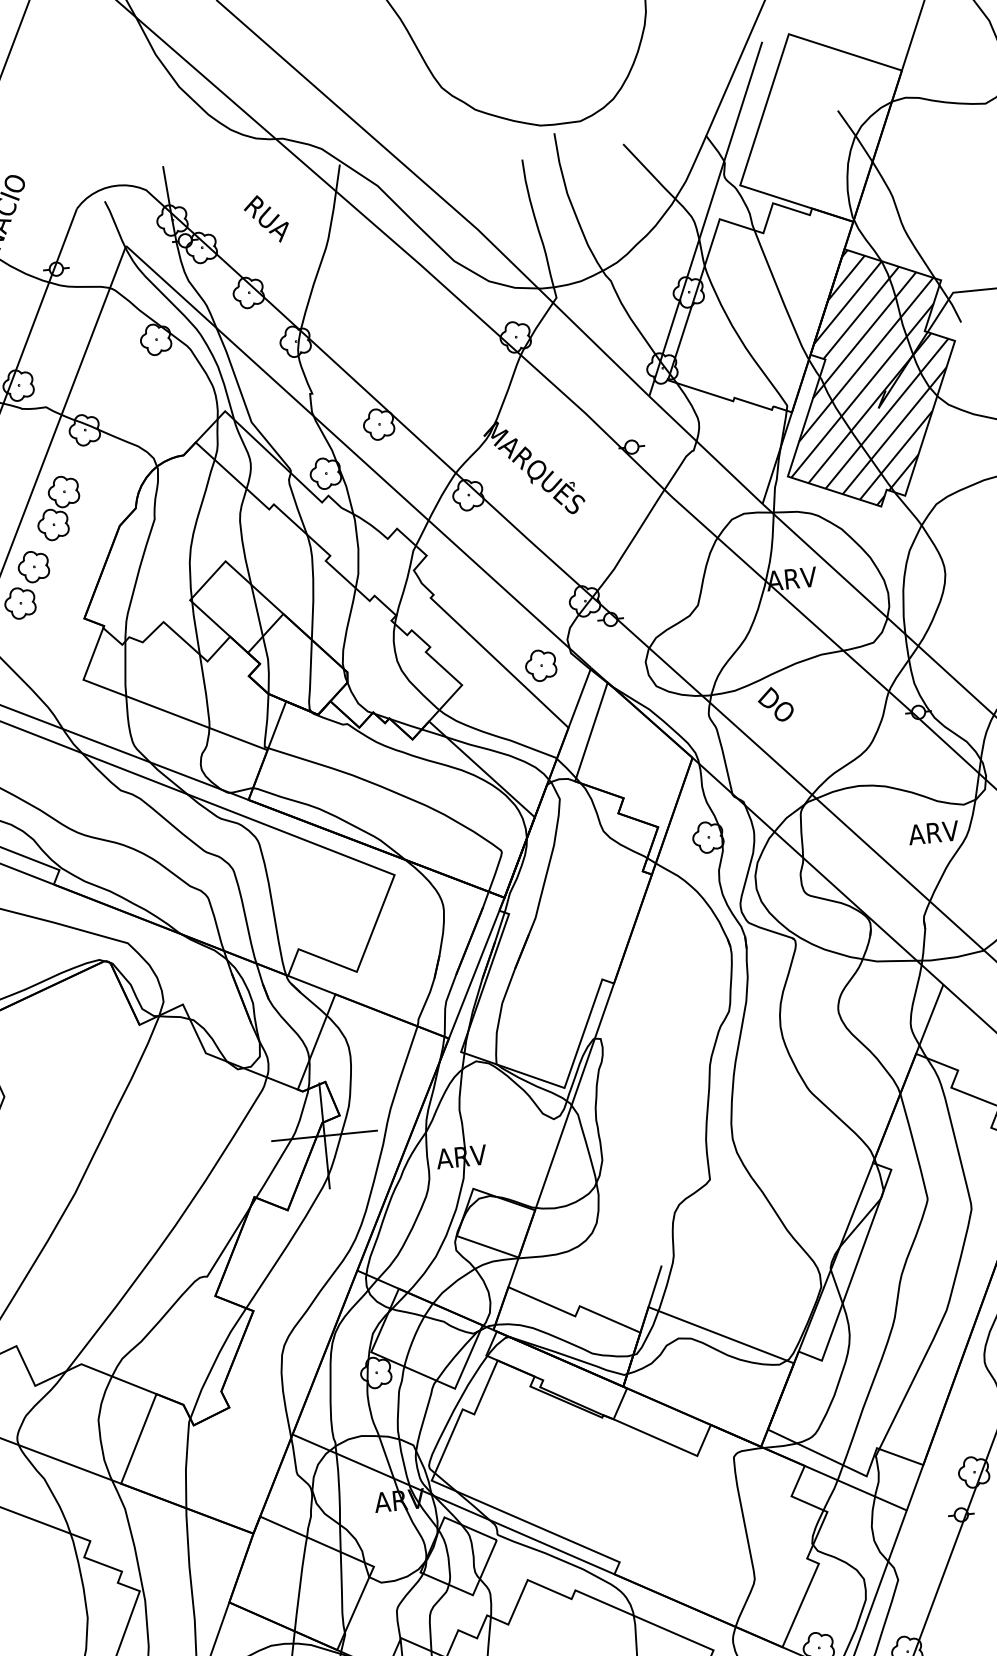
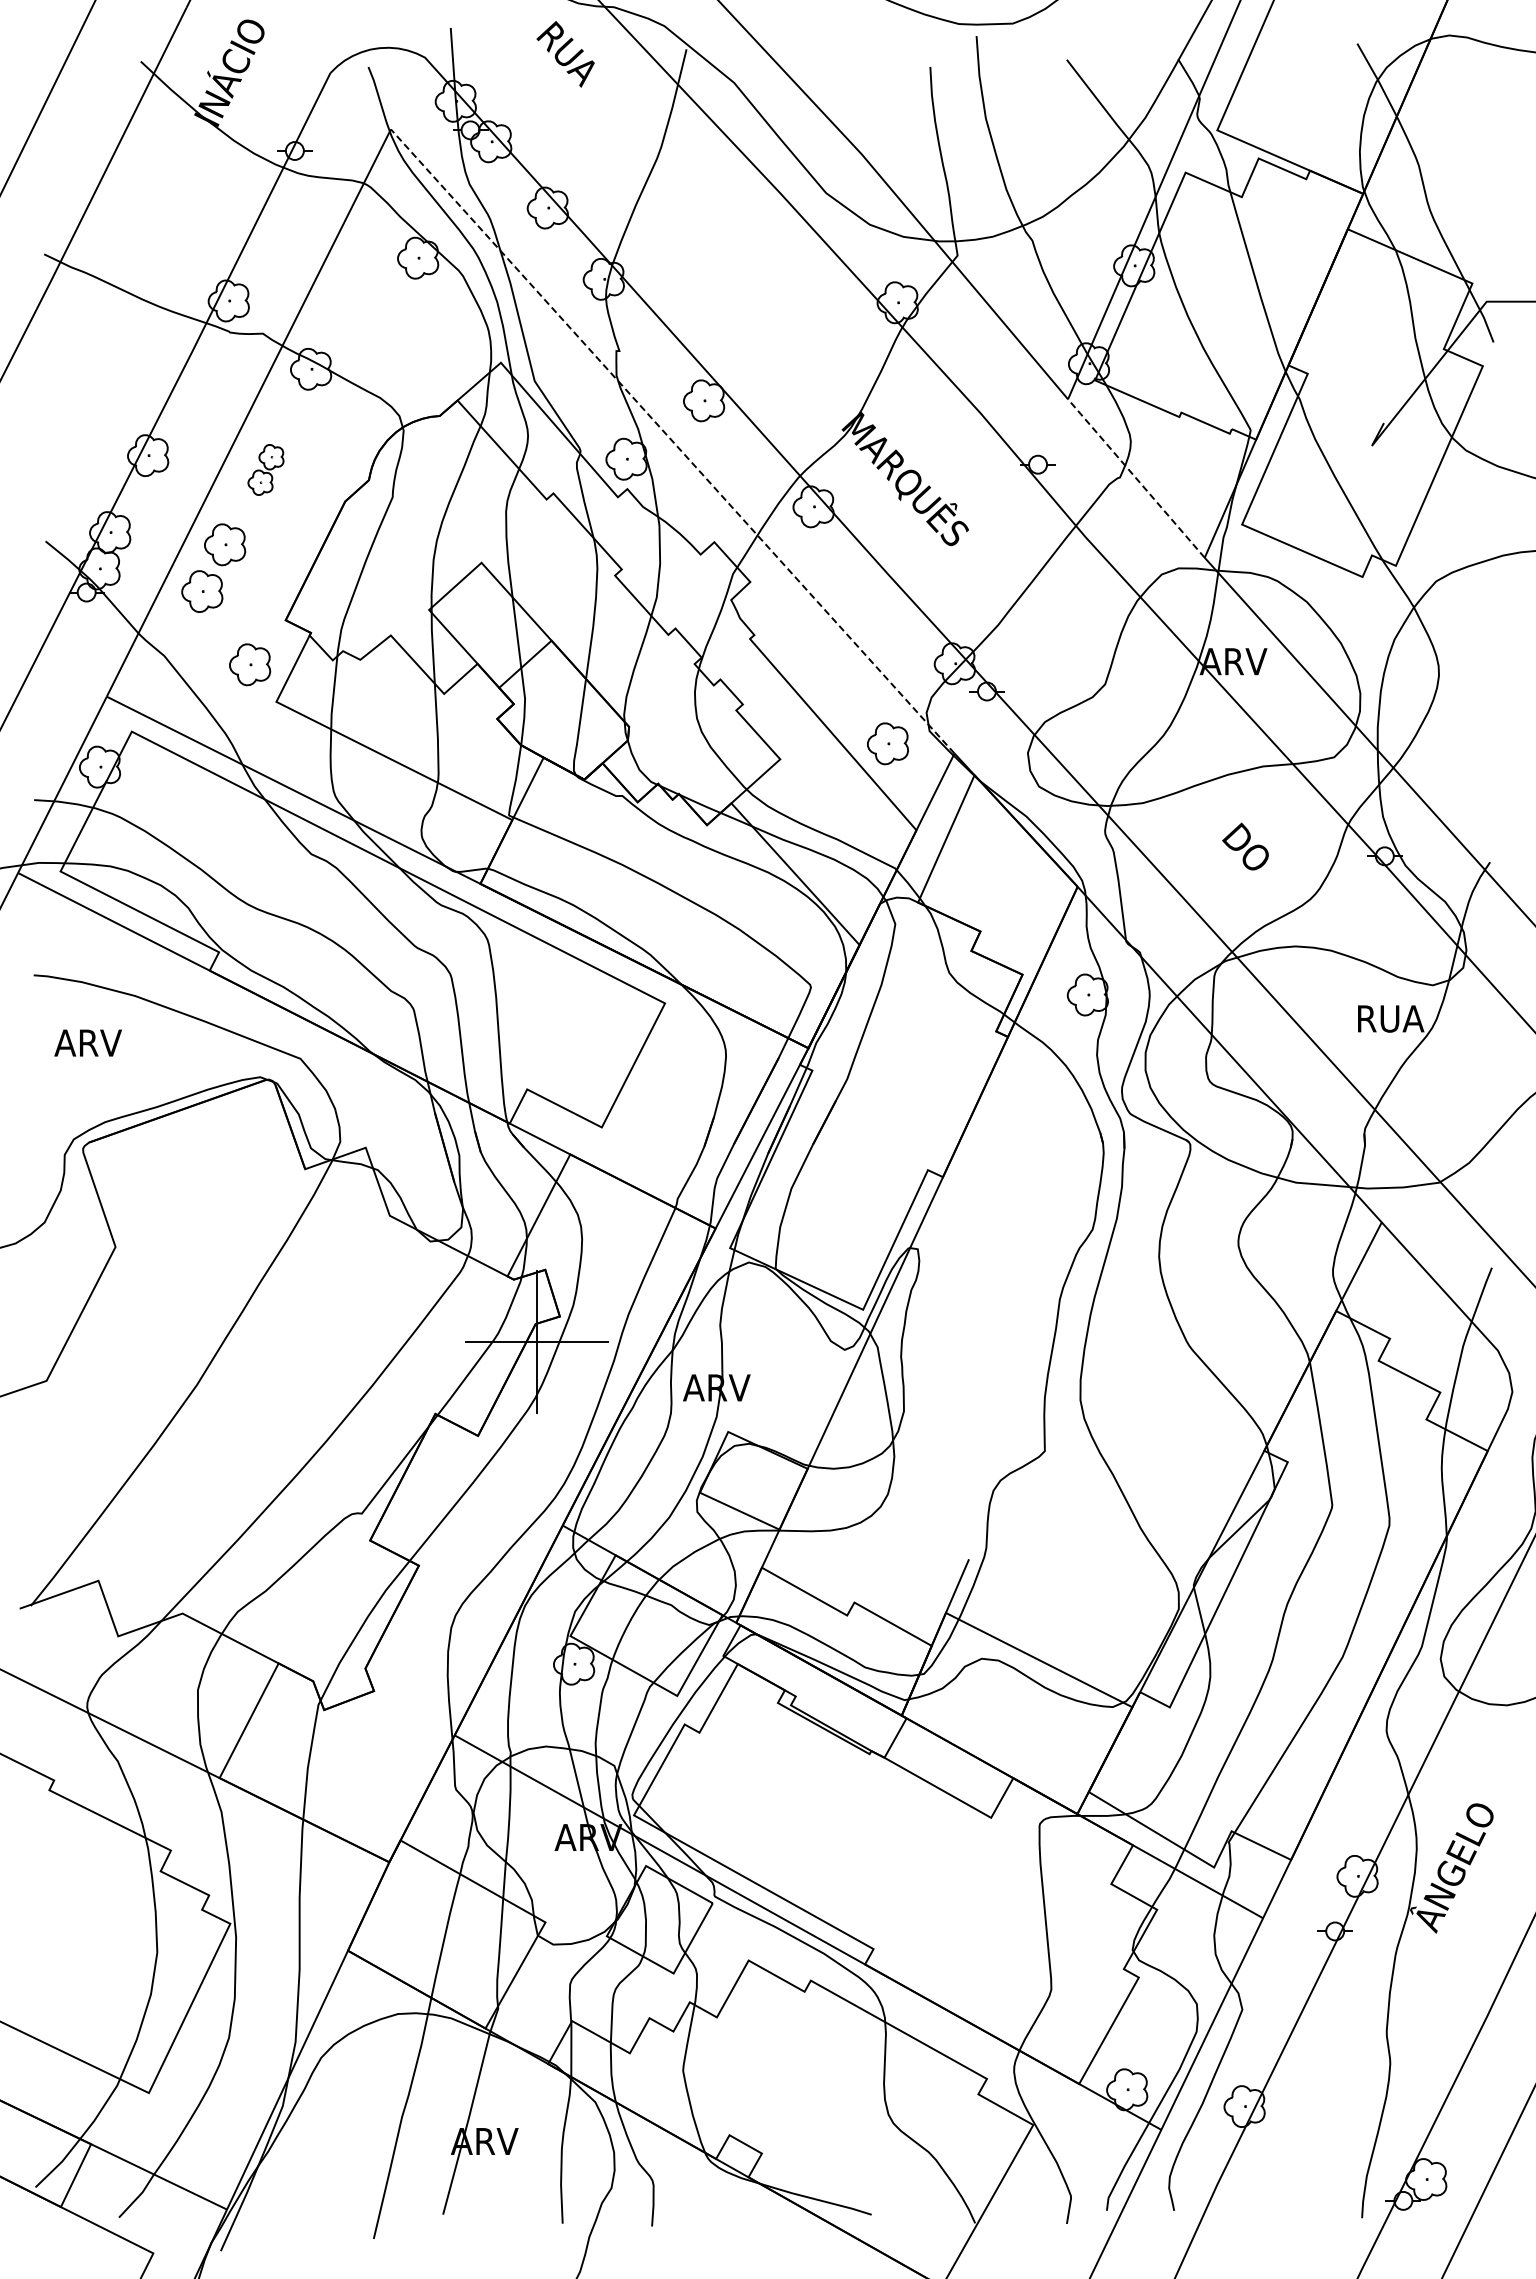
text: (266, 219) -> (565, 54), moved
hatch: (866, 377) -> (1360, 402), removed
line: (705, 450) -> (1136, 478), solid -> dashed
line: (358, 457) -> (672, 441), solid -> dashed
part: (58, 508) -> (265, 469), size x0.6
part: (61, 654) -> (250, 664), added
text: (775, 704) -> (1245, 846), moved
text: (934, 832) -> (1389, 1018), ARV -> RUA

